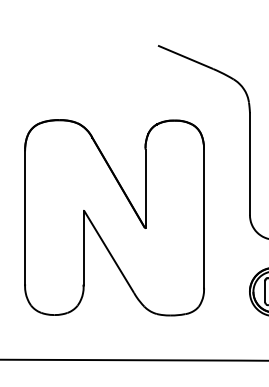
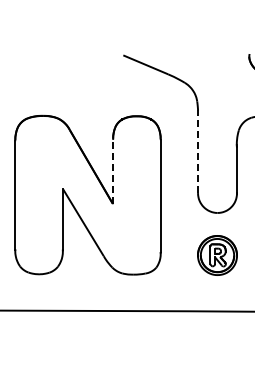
line: (250, 163) -> (198, 151), solid -> dashed
line: (145, 188) -> (113, 171), solid -> dashed

